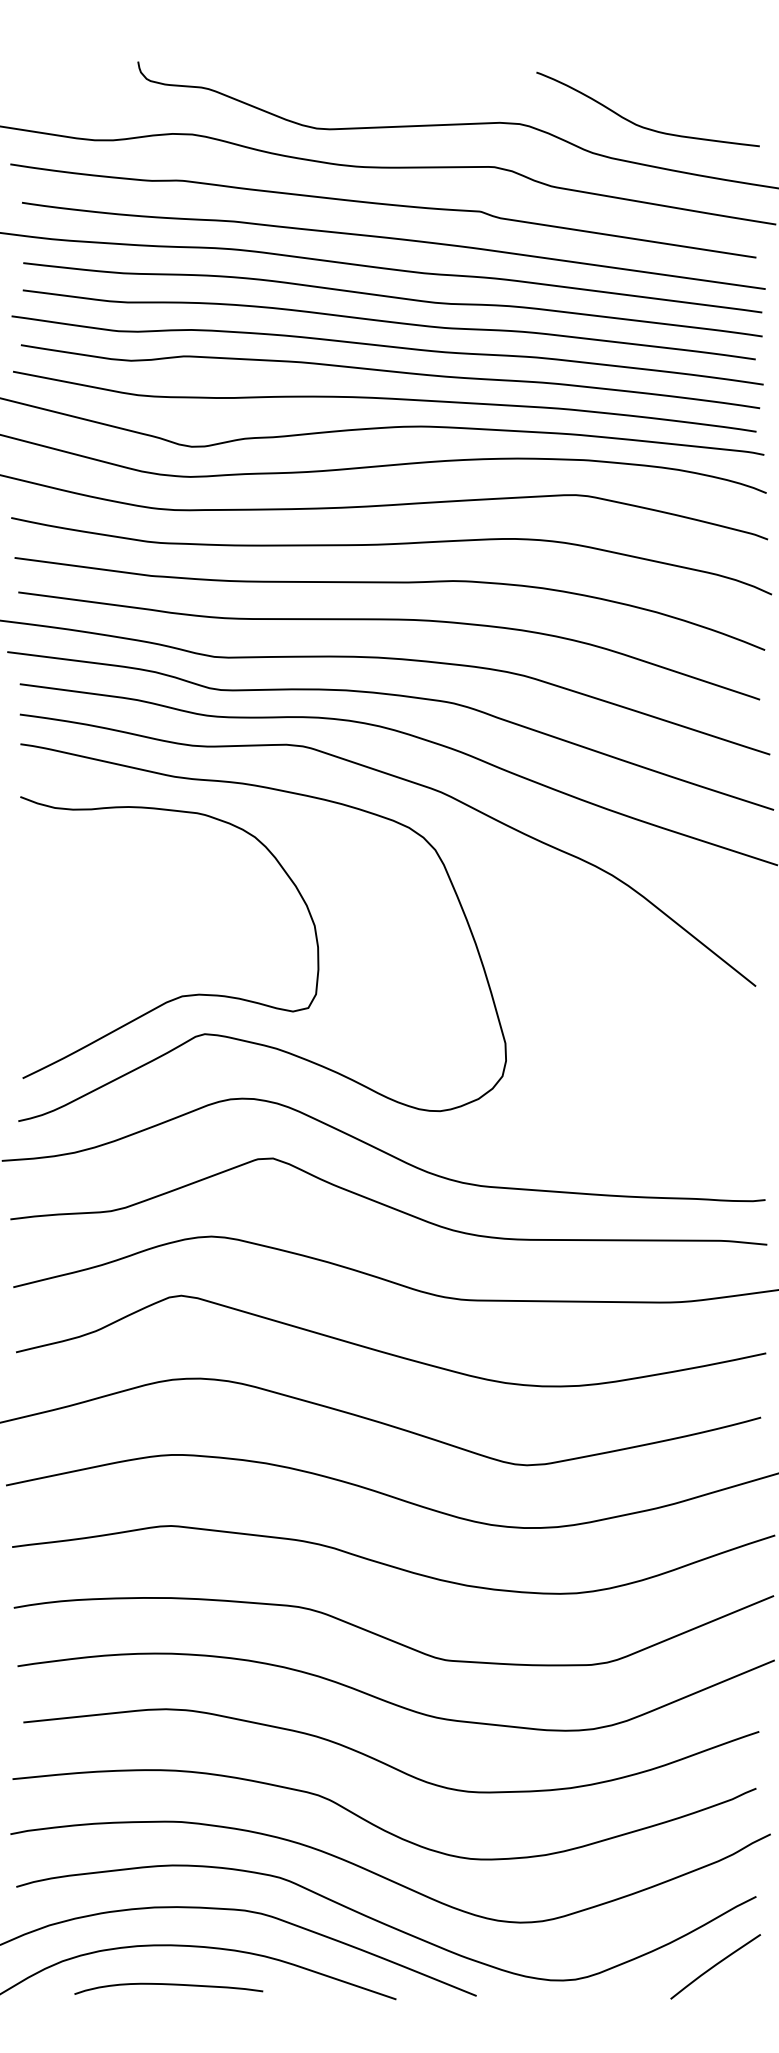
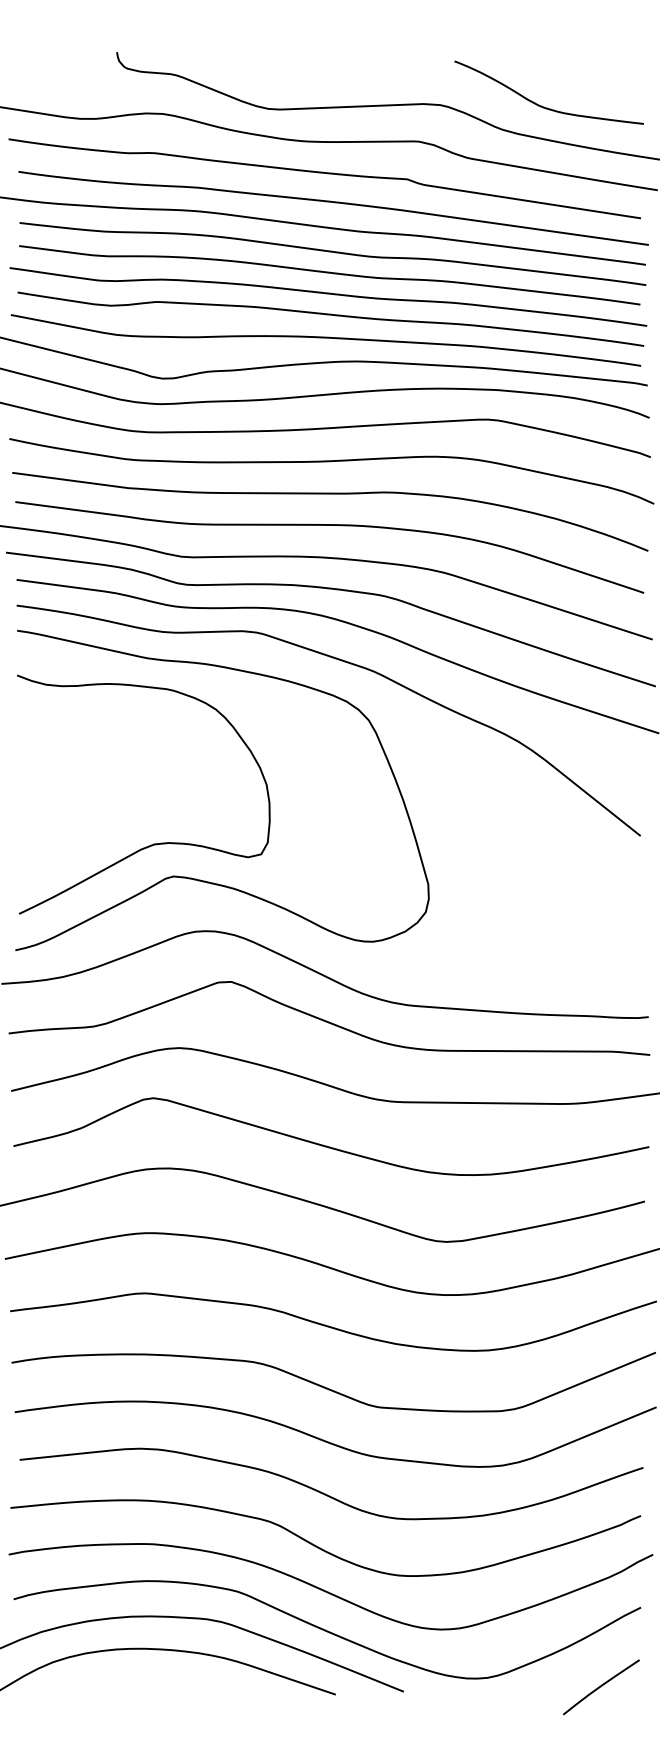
curve: (715, 1966) -> (601, 1687), moved
curve: (168, 1985) -> (142, 1682), removed

